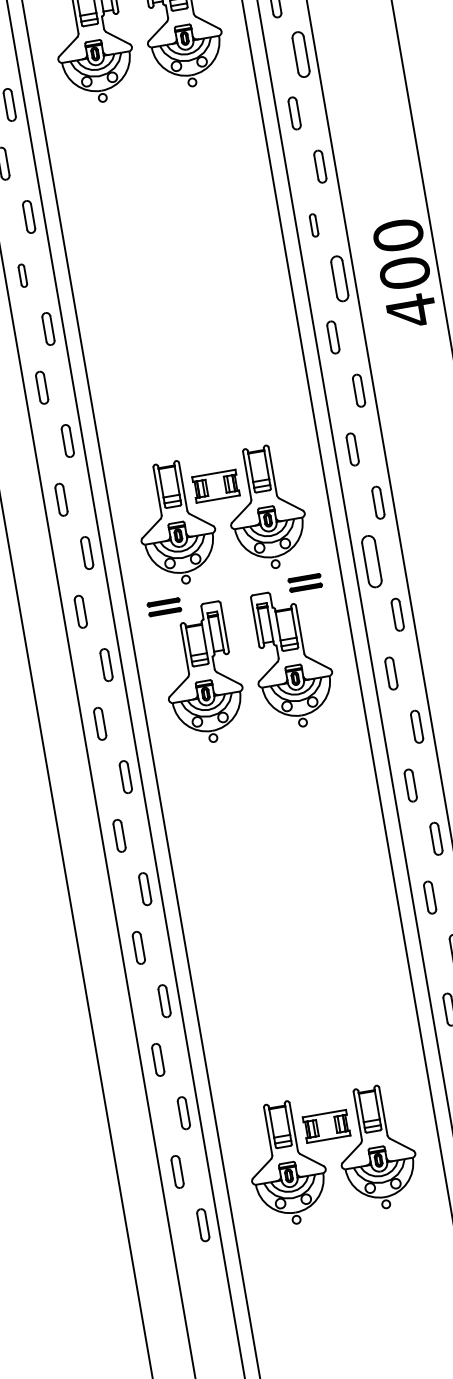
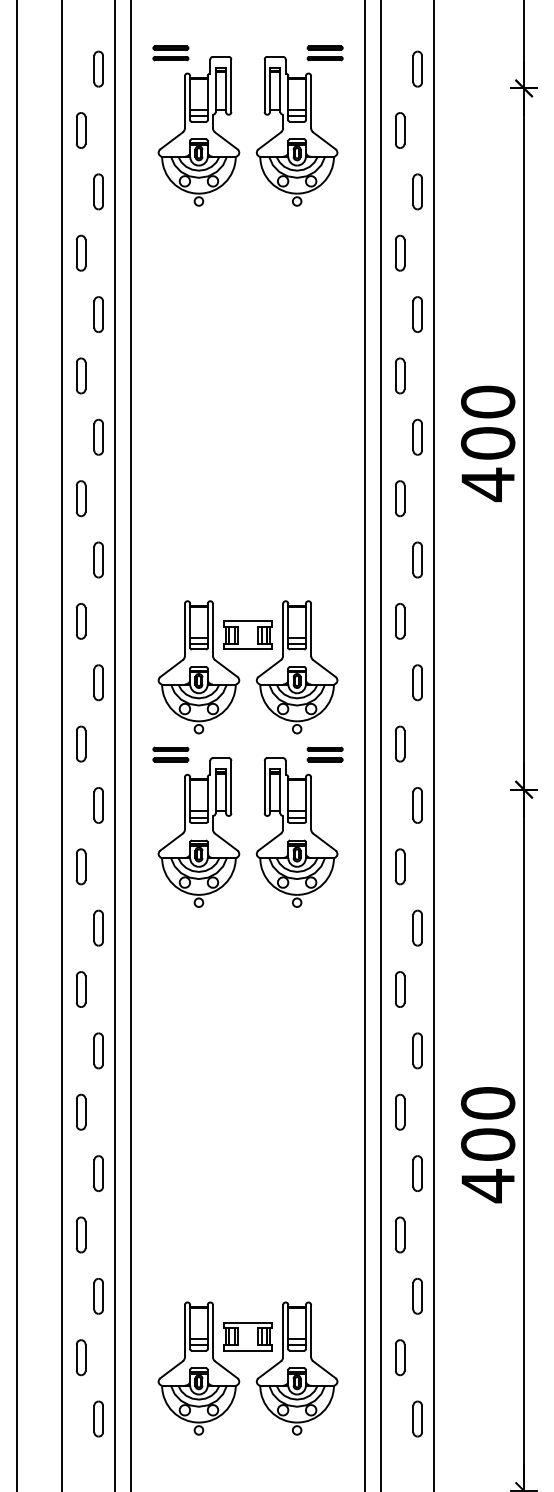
part: (300, 54) -> (417, 191), size x0.71
part: (314, 224) -> (400, 375), size x1.43
part: (23, 275) -> (81, 375), size x1.43
part: (339, 278) -> (417, 436), size x0.71
part: (372, 560) -> (400, 743), size x0.62

